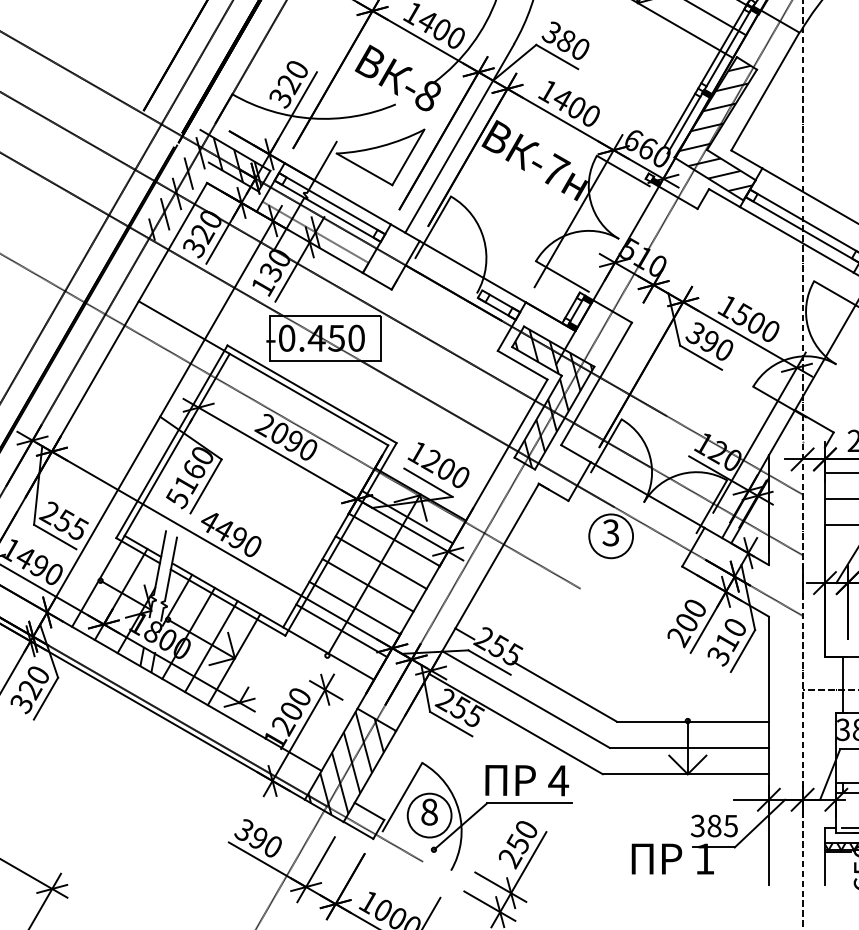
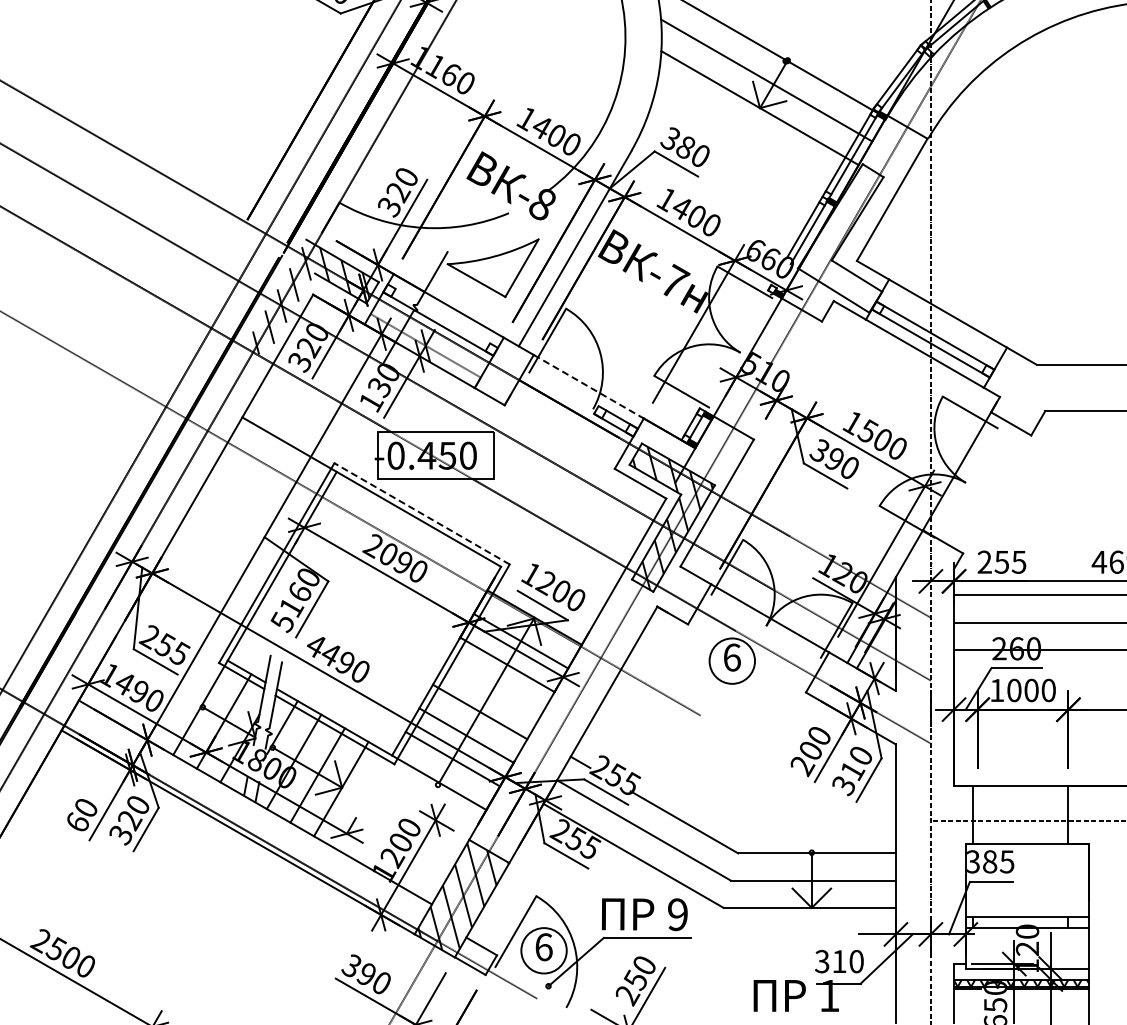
hatch: (715, 128) -> (840, 238), removed
line: (331, 203) -> (442, 315), removed
line: (472, 271) -> (588, 386), solid -> dashed
line: (311, 393) -> (421, 513), solid -> dashed
text: (610, 532) -> (731, 657), 3 -> 6
line: (380, 562) -> (493, 688), removed
text: (558, 780) -> (677, 914), 4 -> 9
text: (429, 812) -> (543, 947), 8 -> 6
text: (722, 825) -> (847, 961), 385 -> 310

